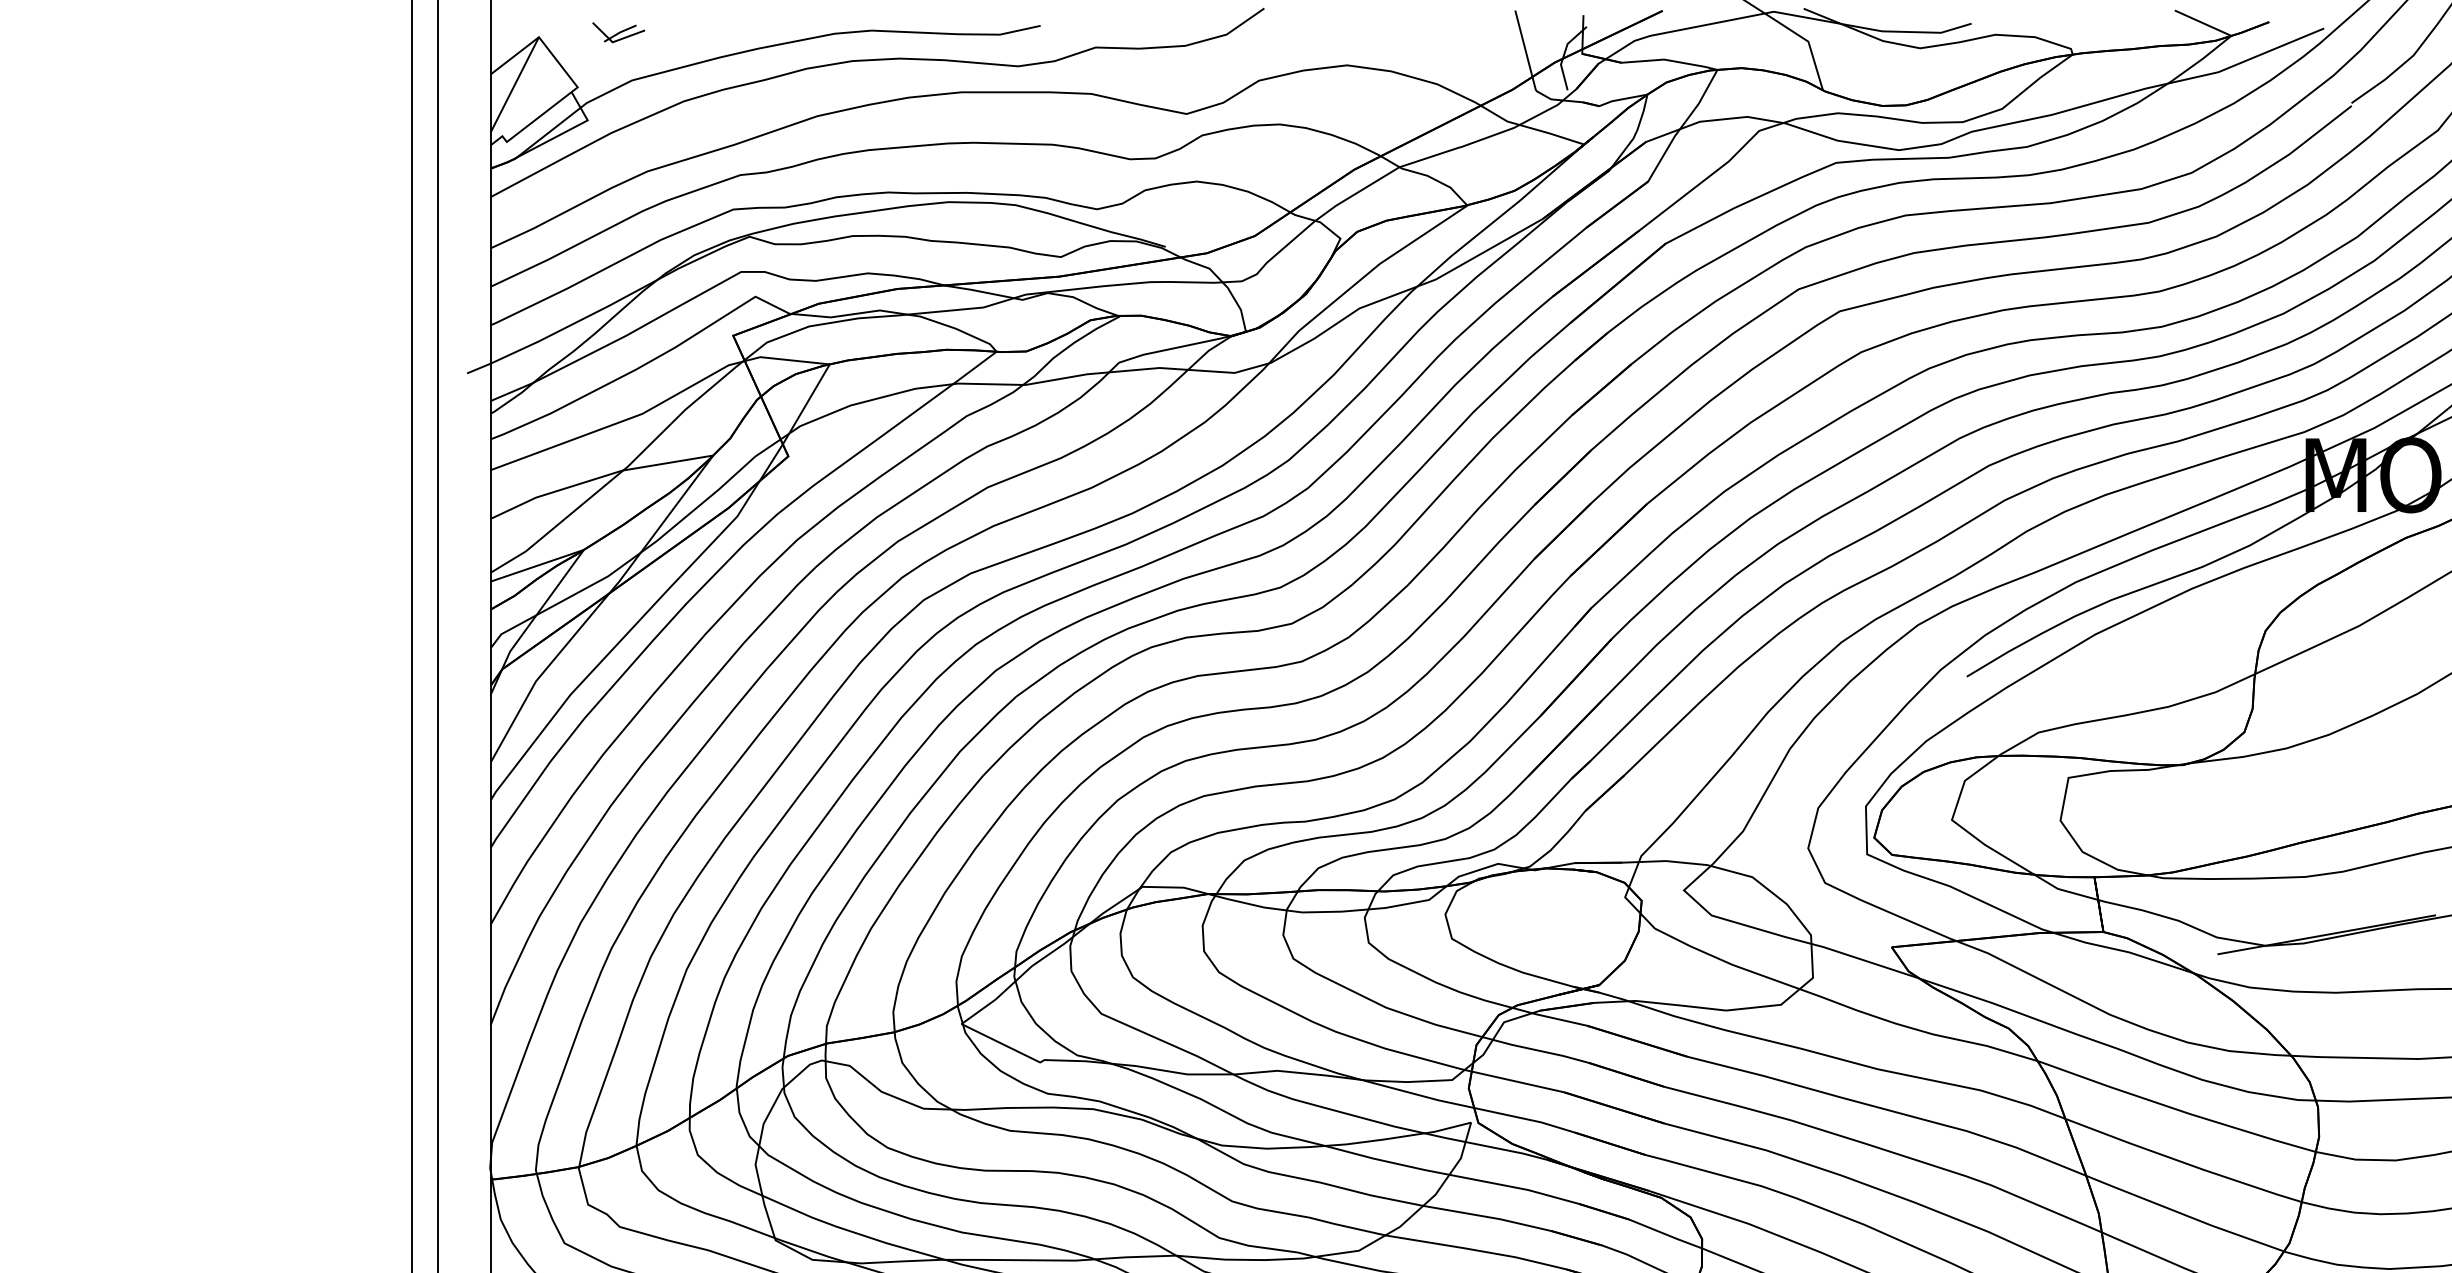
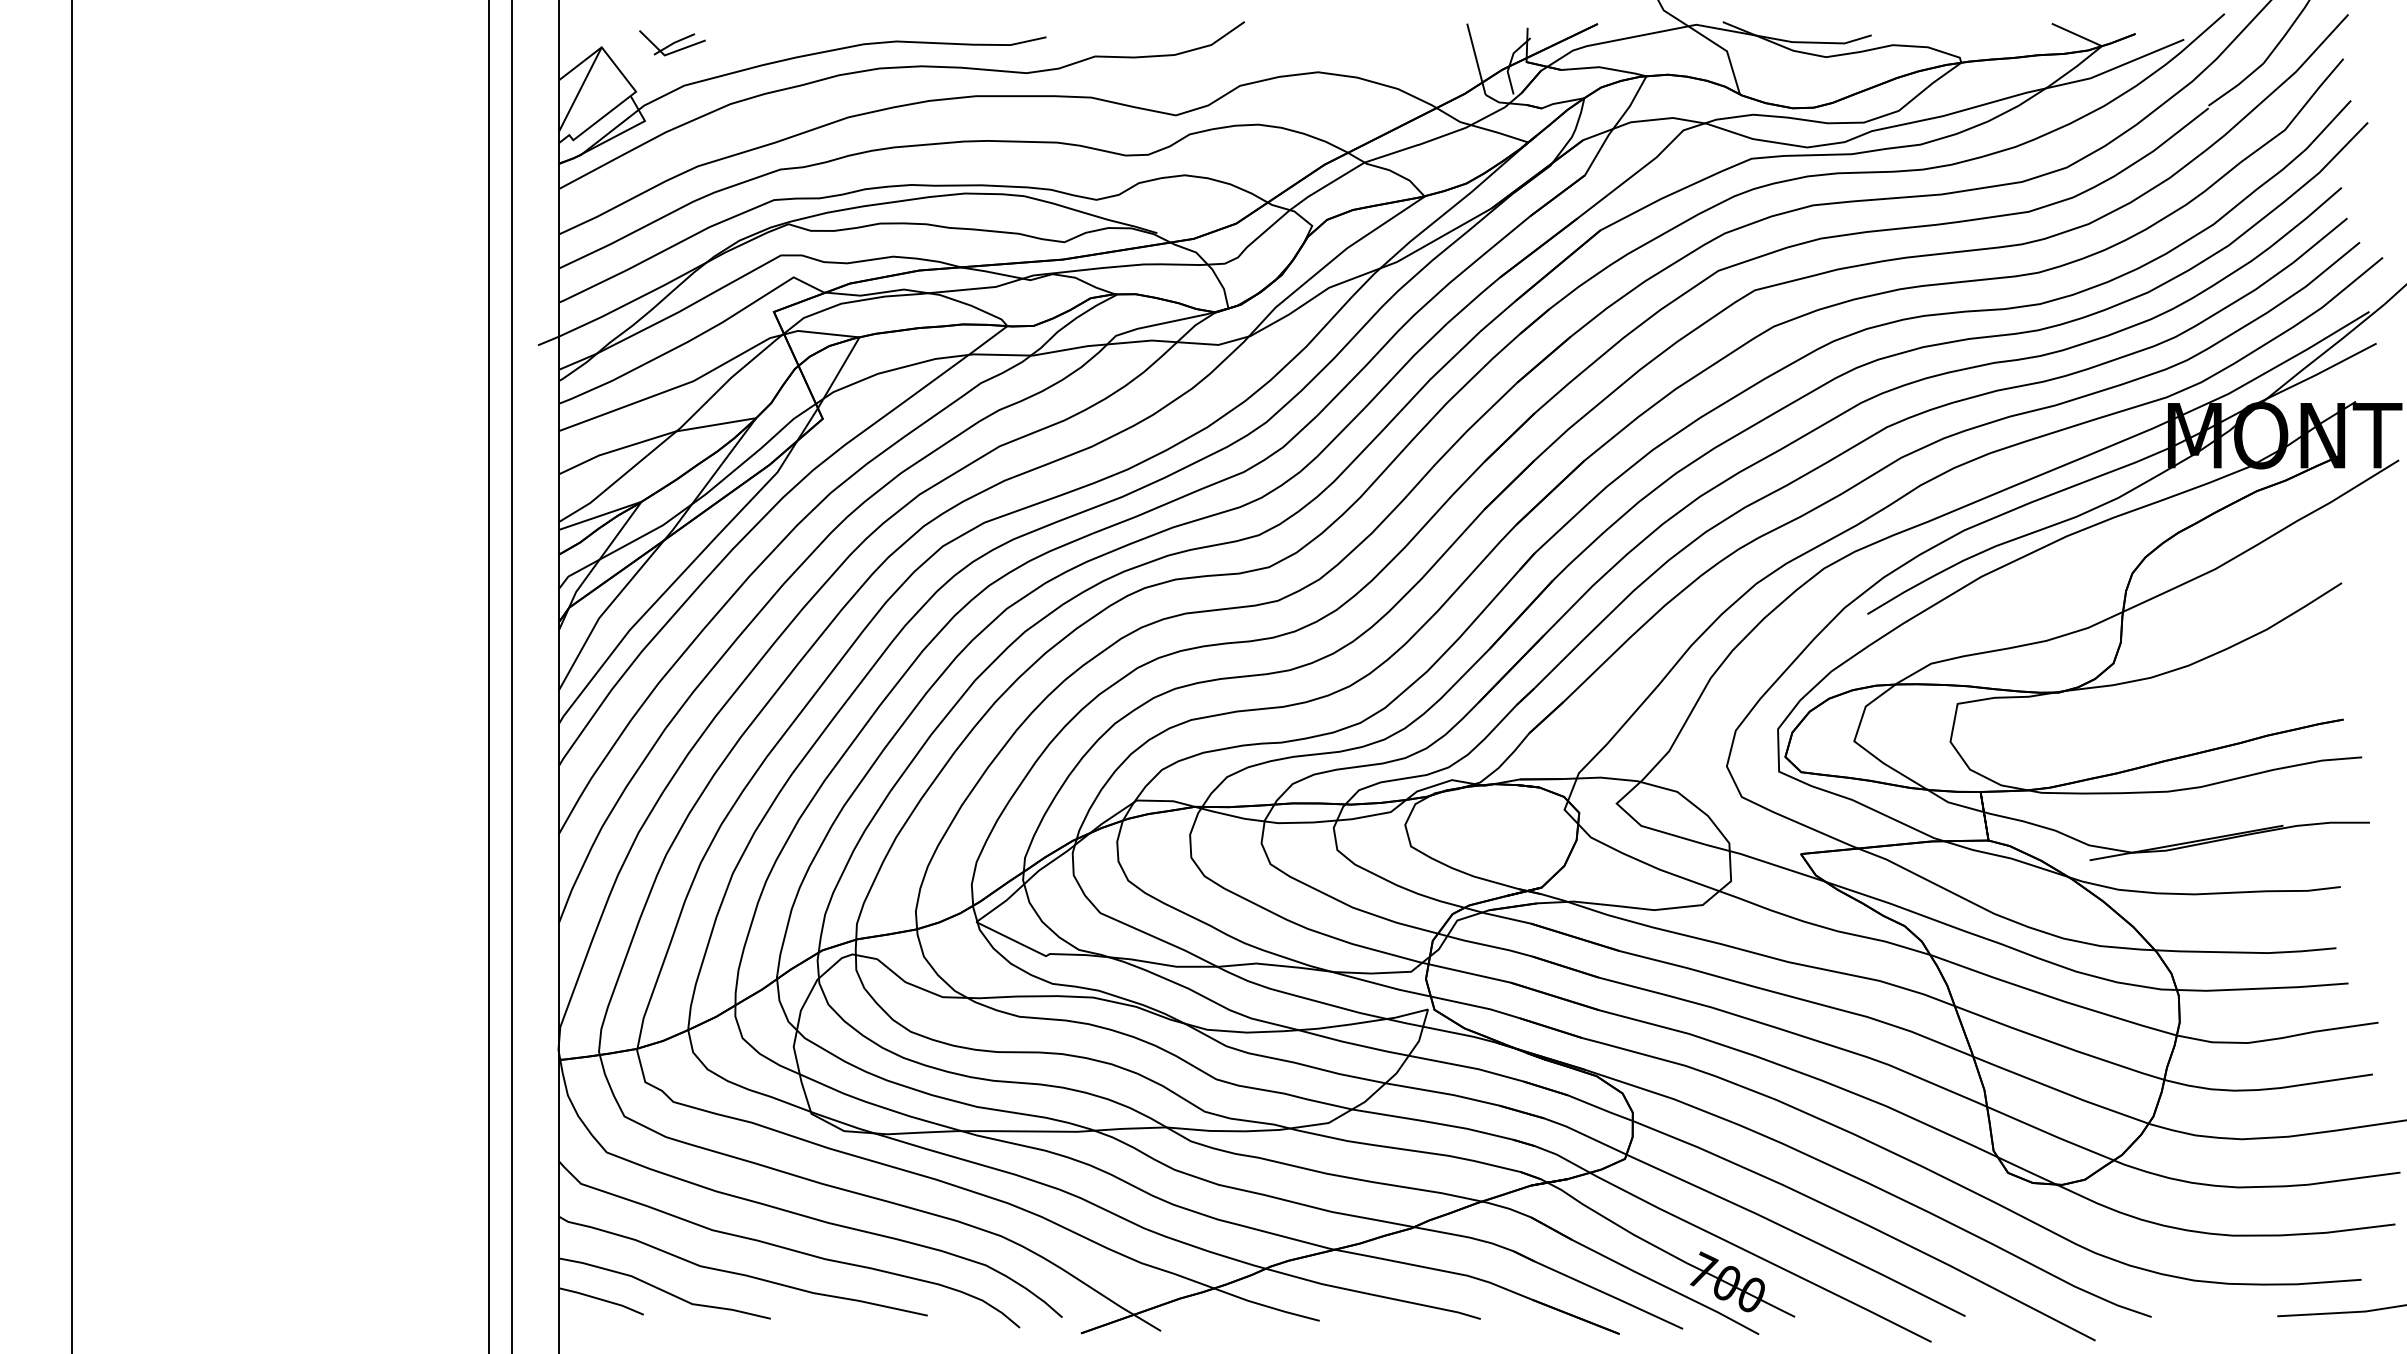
part: (618, 32) -> (672, 43), size x1.43

